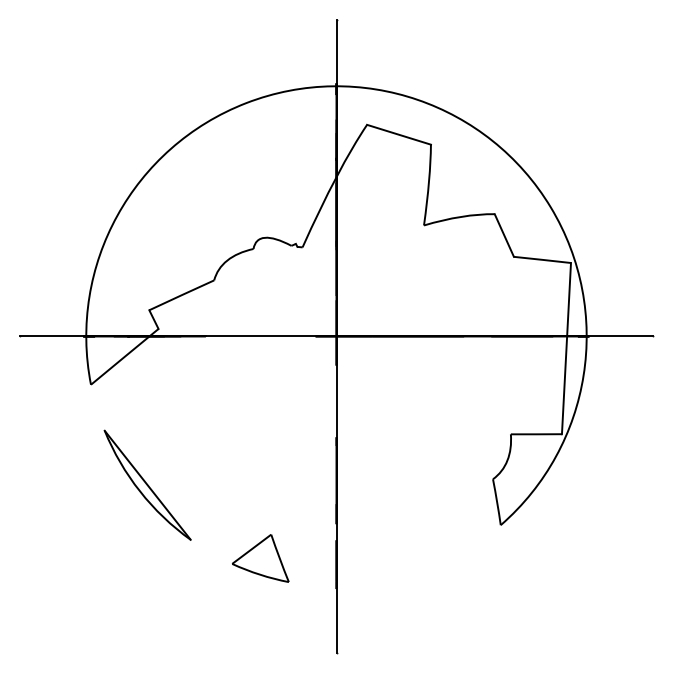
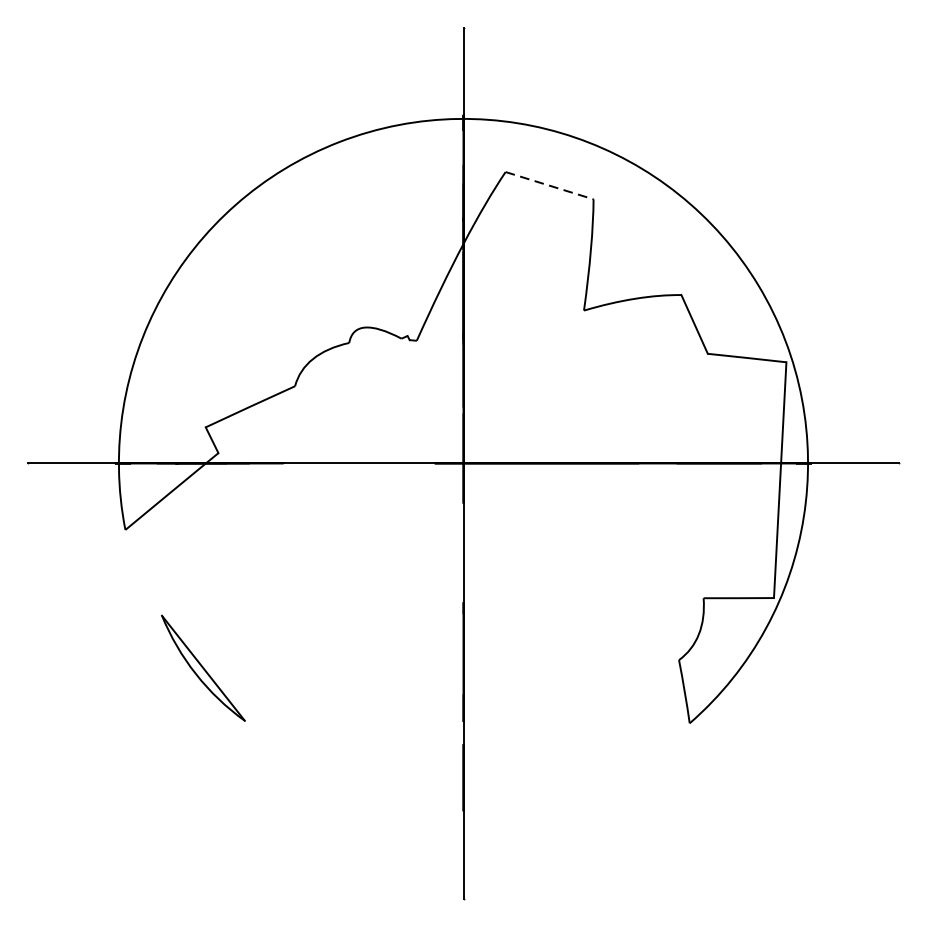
line: (399, 134) -> (550, 185), solid -> dashed
part: (147, 484) -> (203, 667), size x0.7
part: (260, 558) -> (358, 769), removed

